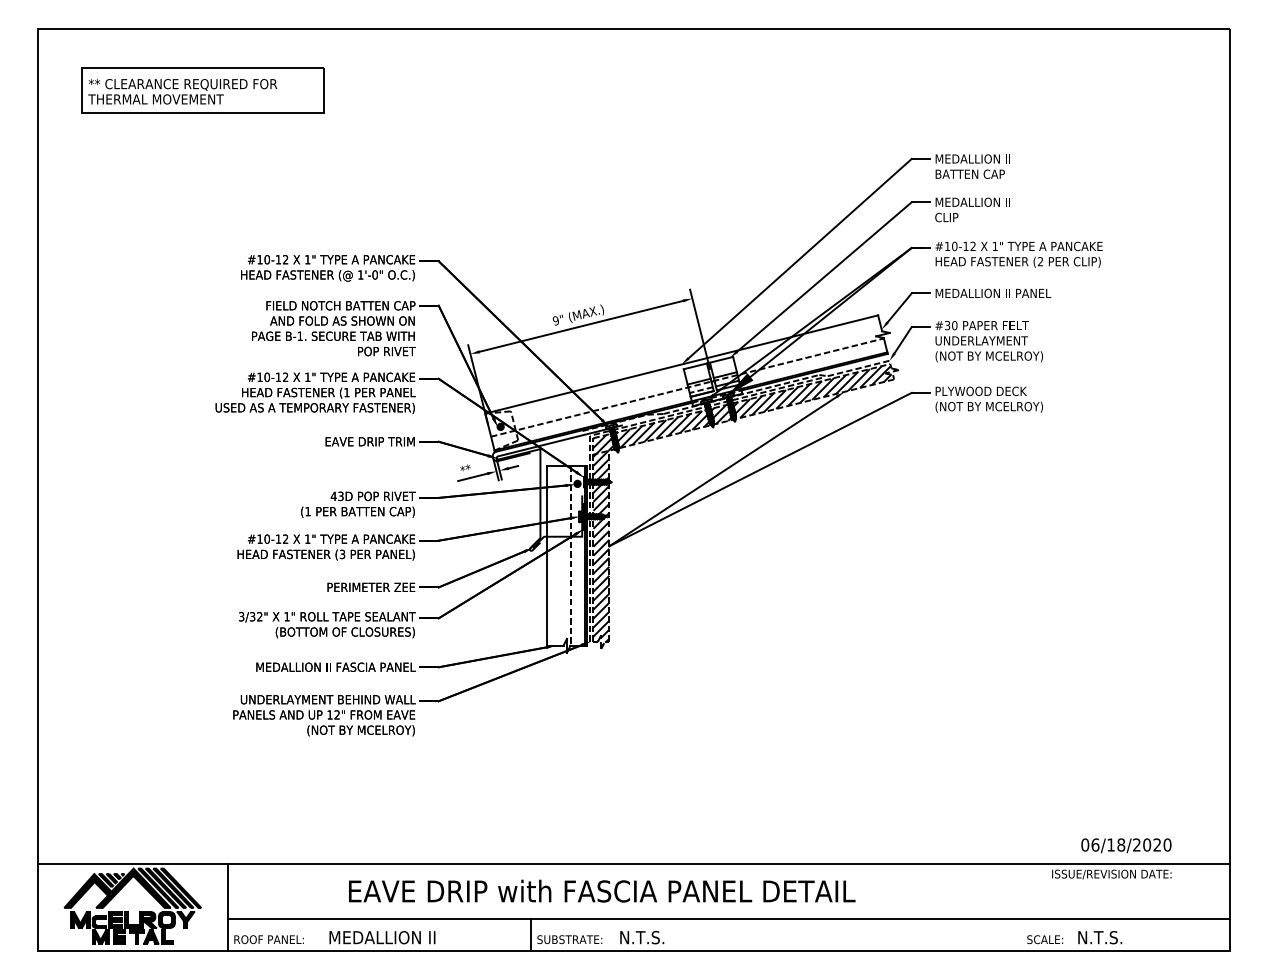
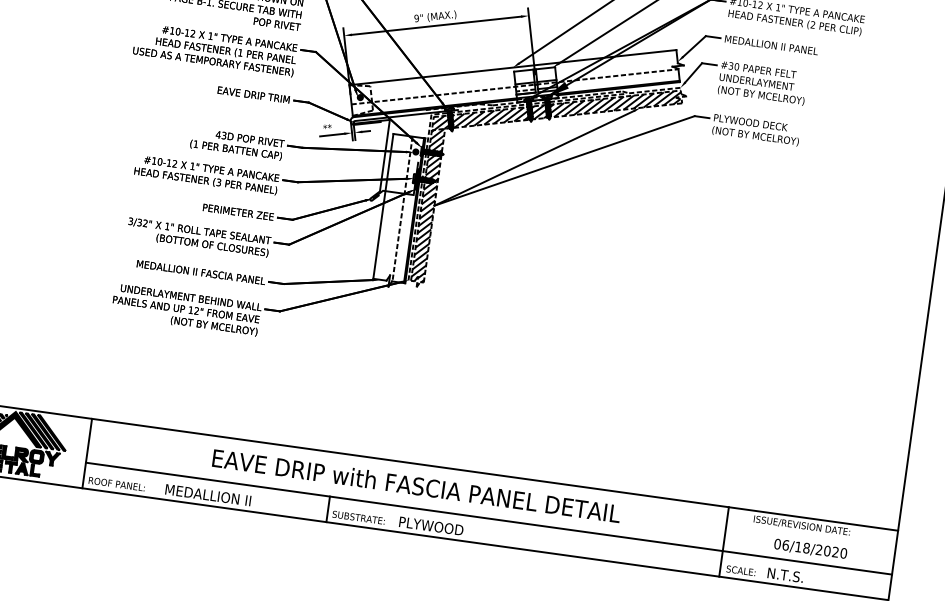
text: (1126, 845) -> (810, 549), moved
text: (602, 890) -> (417, 485), moved
line: (1019, 907) -> (724, 542), added
text: (660, 937) -> (431, 526), N.T.S. -> PLYWOOD

